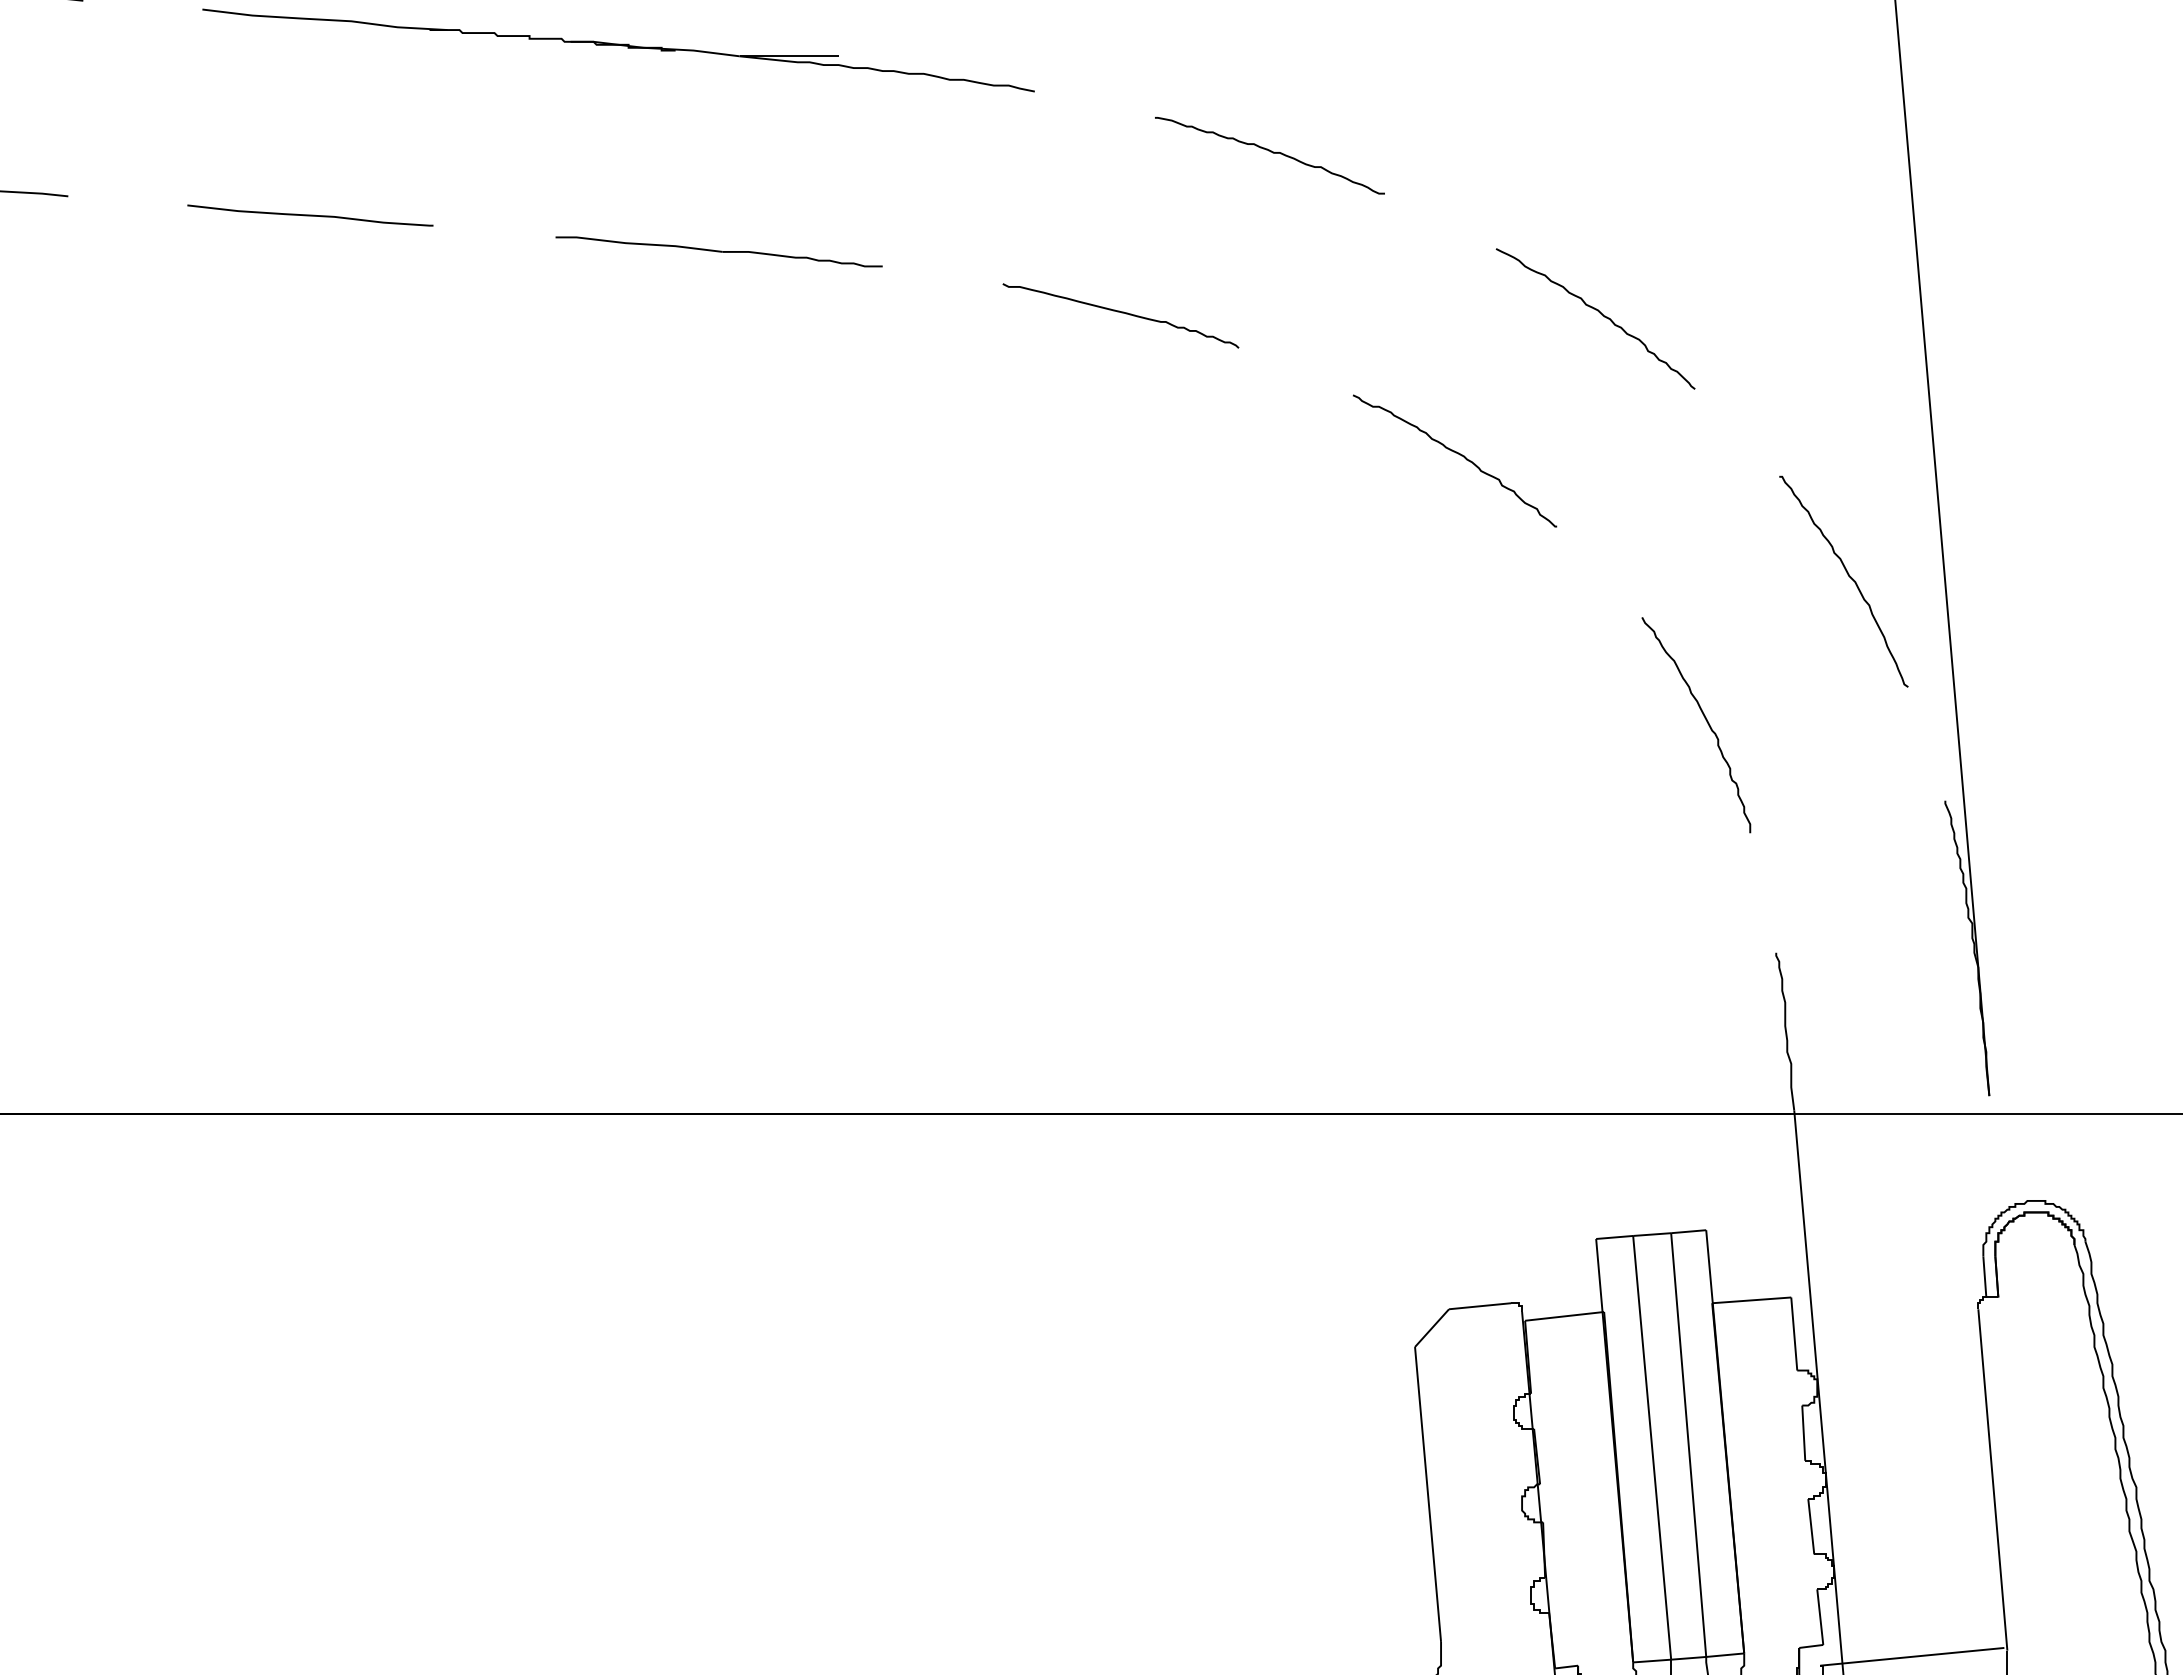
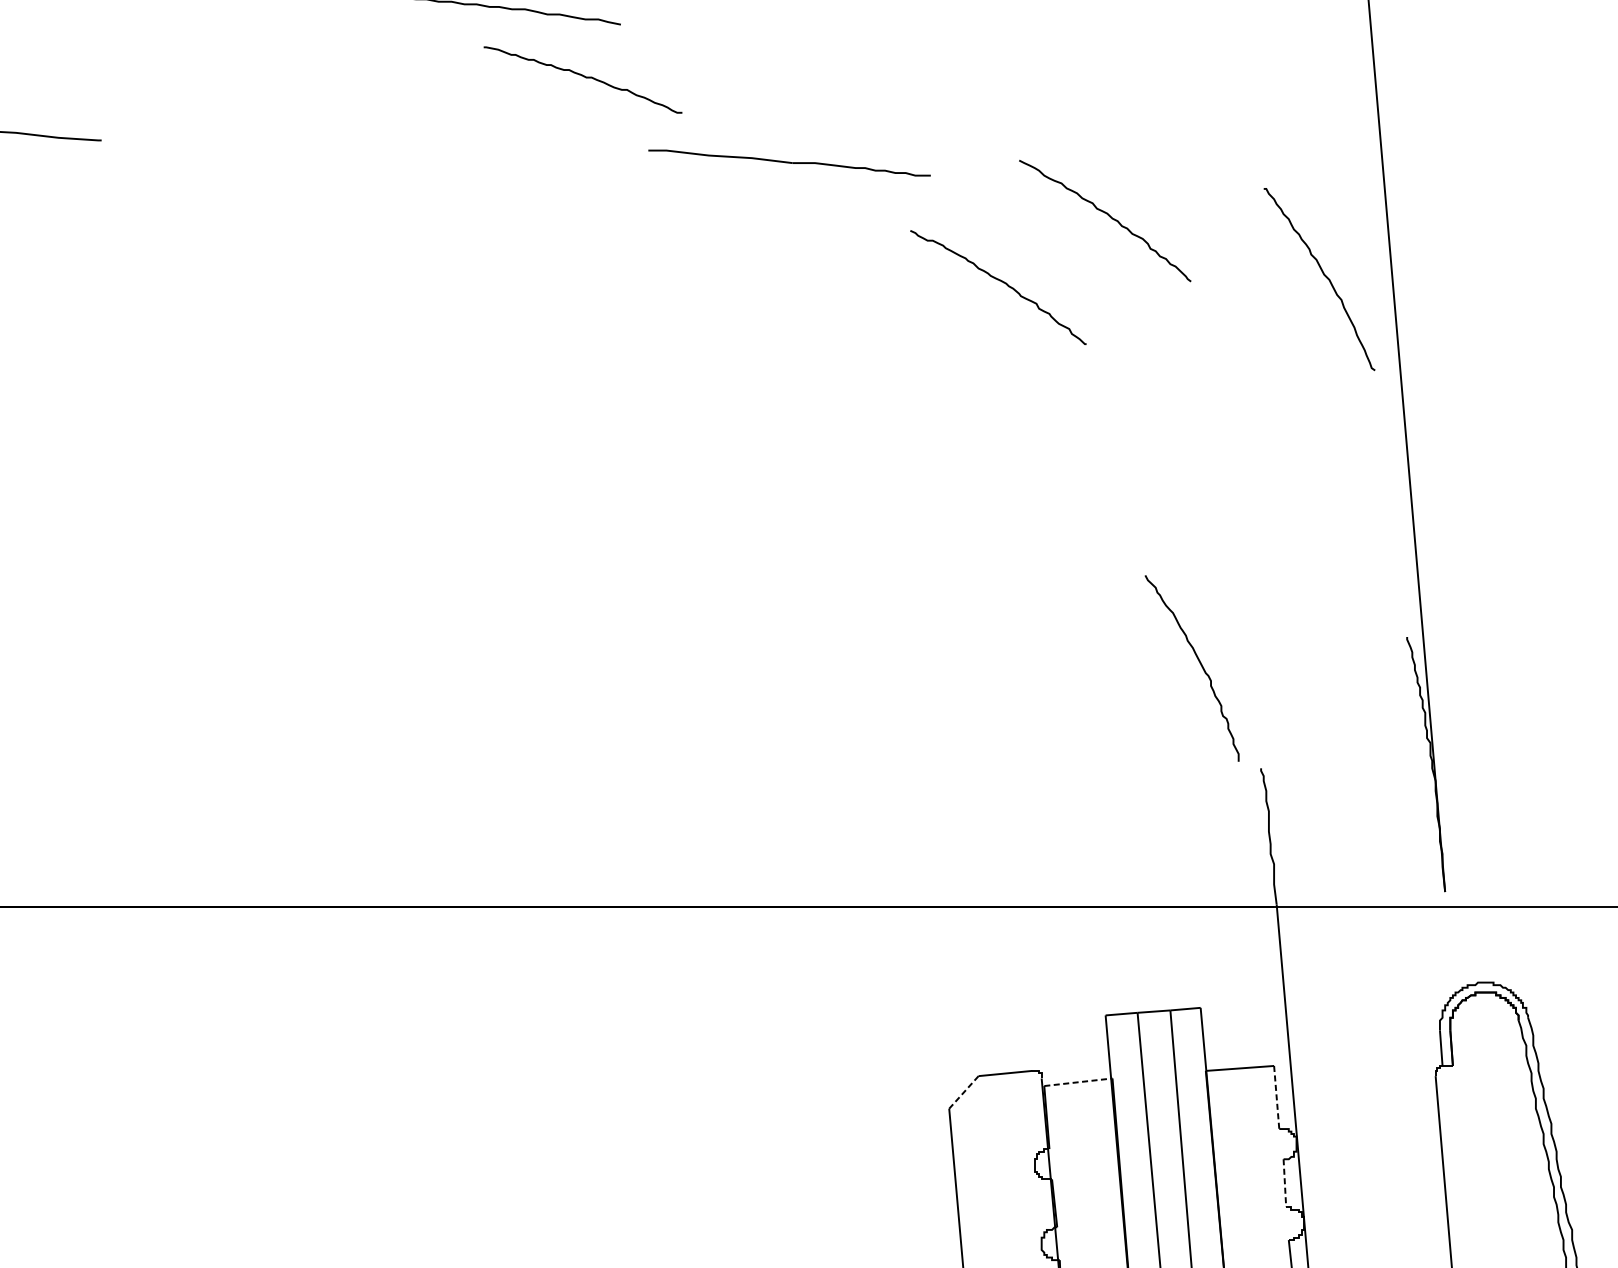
curve: (1270, 152) -> (583, 77), moved
part: (718, 251) -> (789, 162), moved
curve: (1121, 313) -> (695, 216), removed
curve: (1459, 455) -> (1002, 282), moved
curve: (1848, 576) -> (1323, 274), moved
curve: (1705, 720) -> (1200, 664), moved
line: (1564, 1316) -> (1078, 1082), solid -> dashed
line: (1431, 1328) -> (963, 1092), solid -> dashed
line: (1794, 1334) -> (1276, 1097), solid -> dashed
line: (1803, 1433) -> (1284, 1183), solid -> dashed

